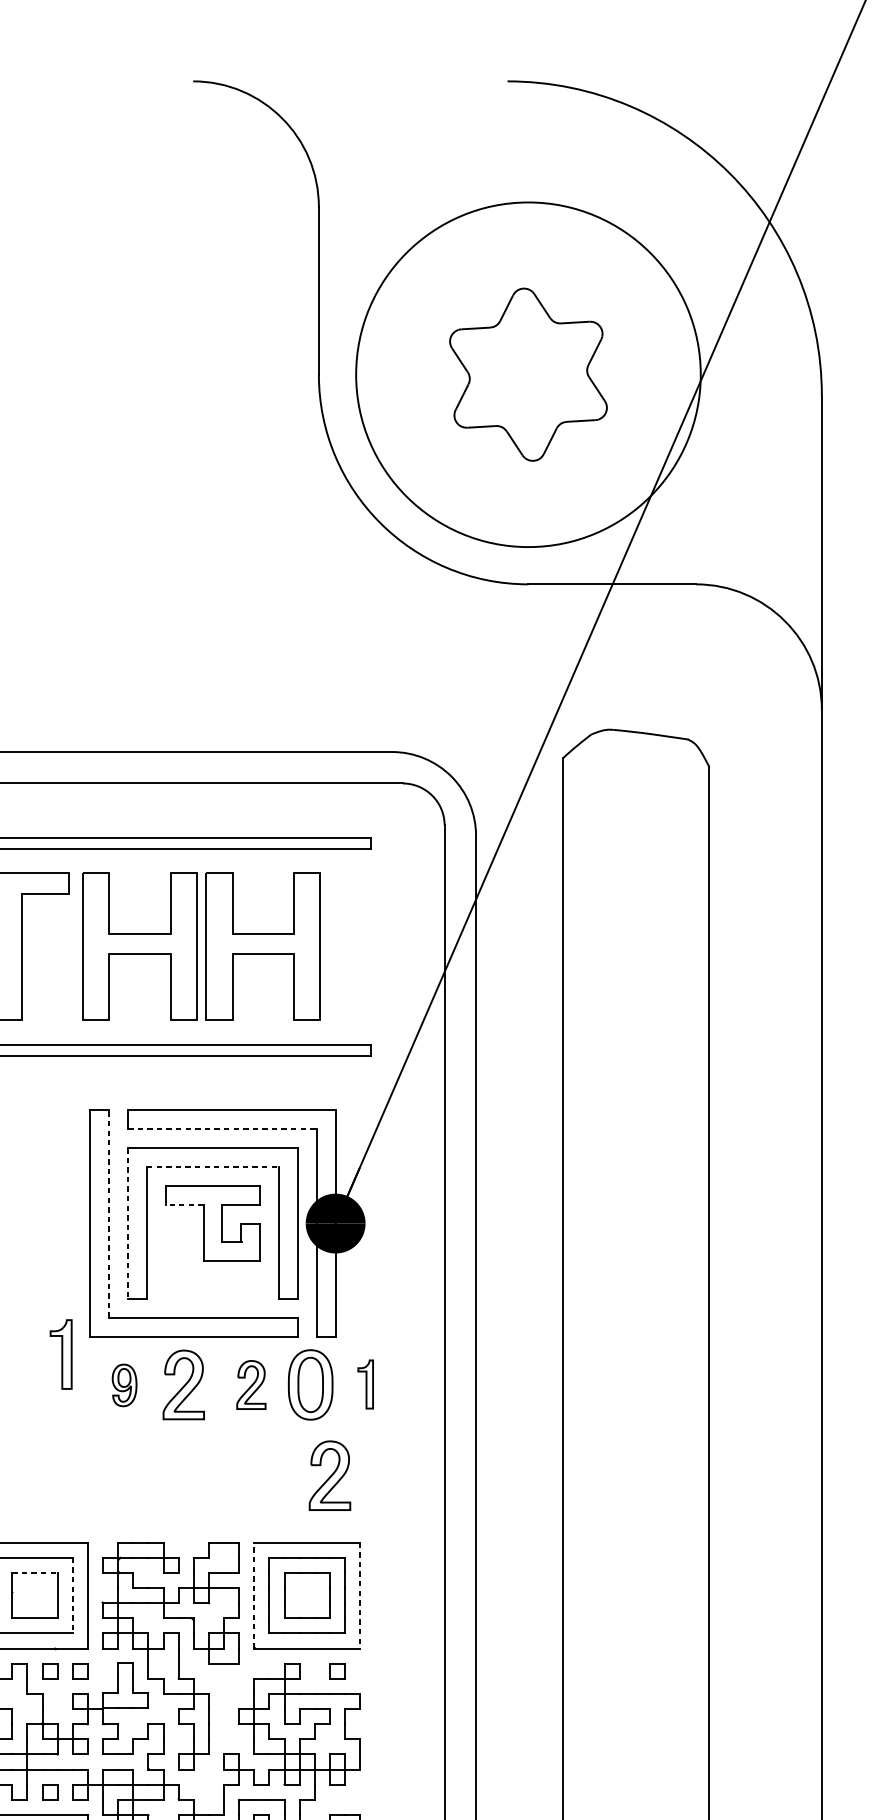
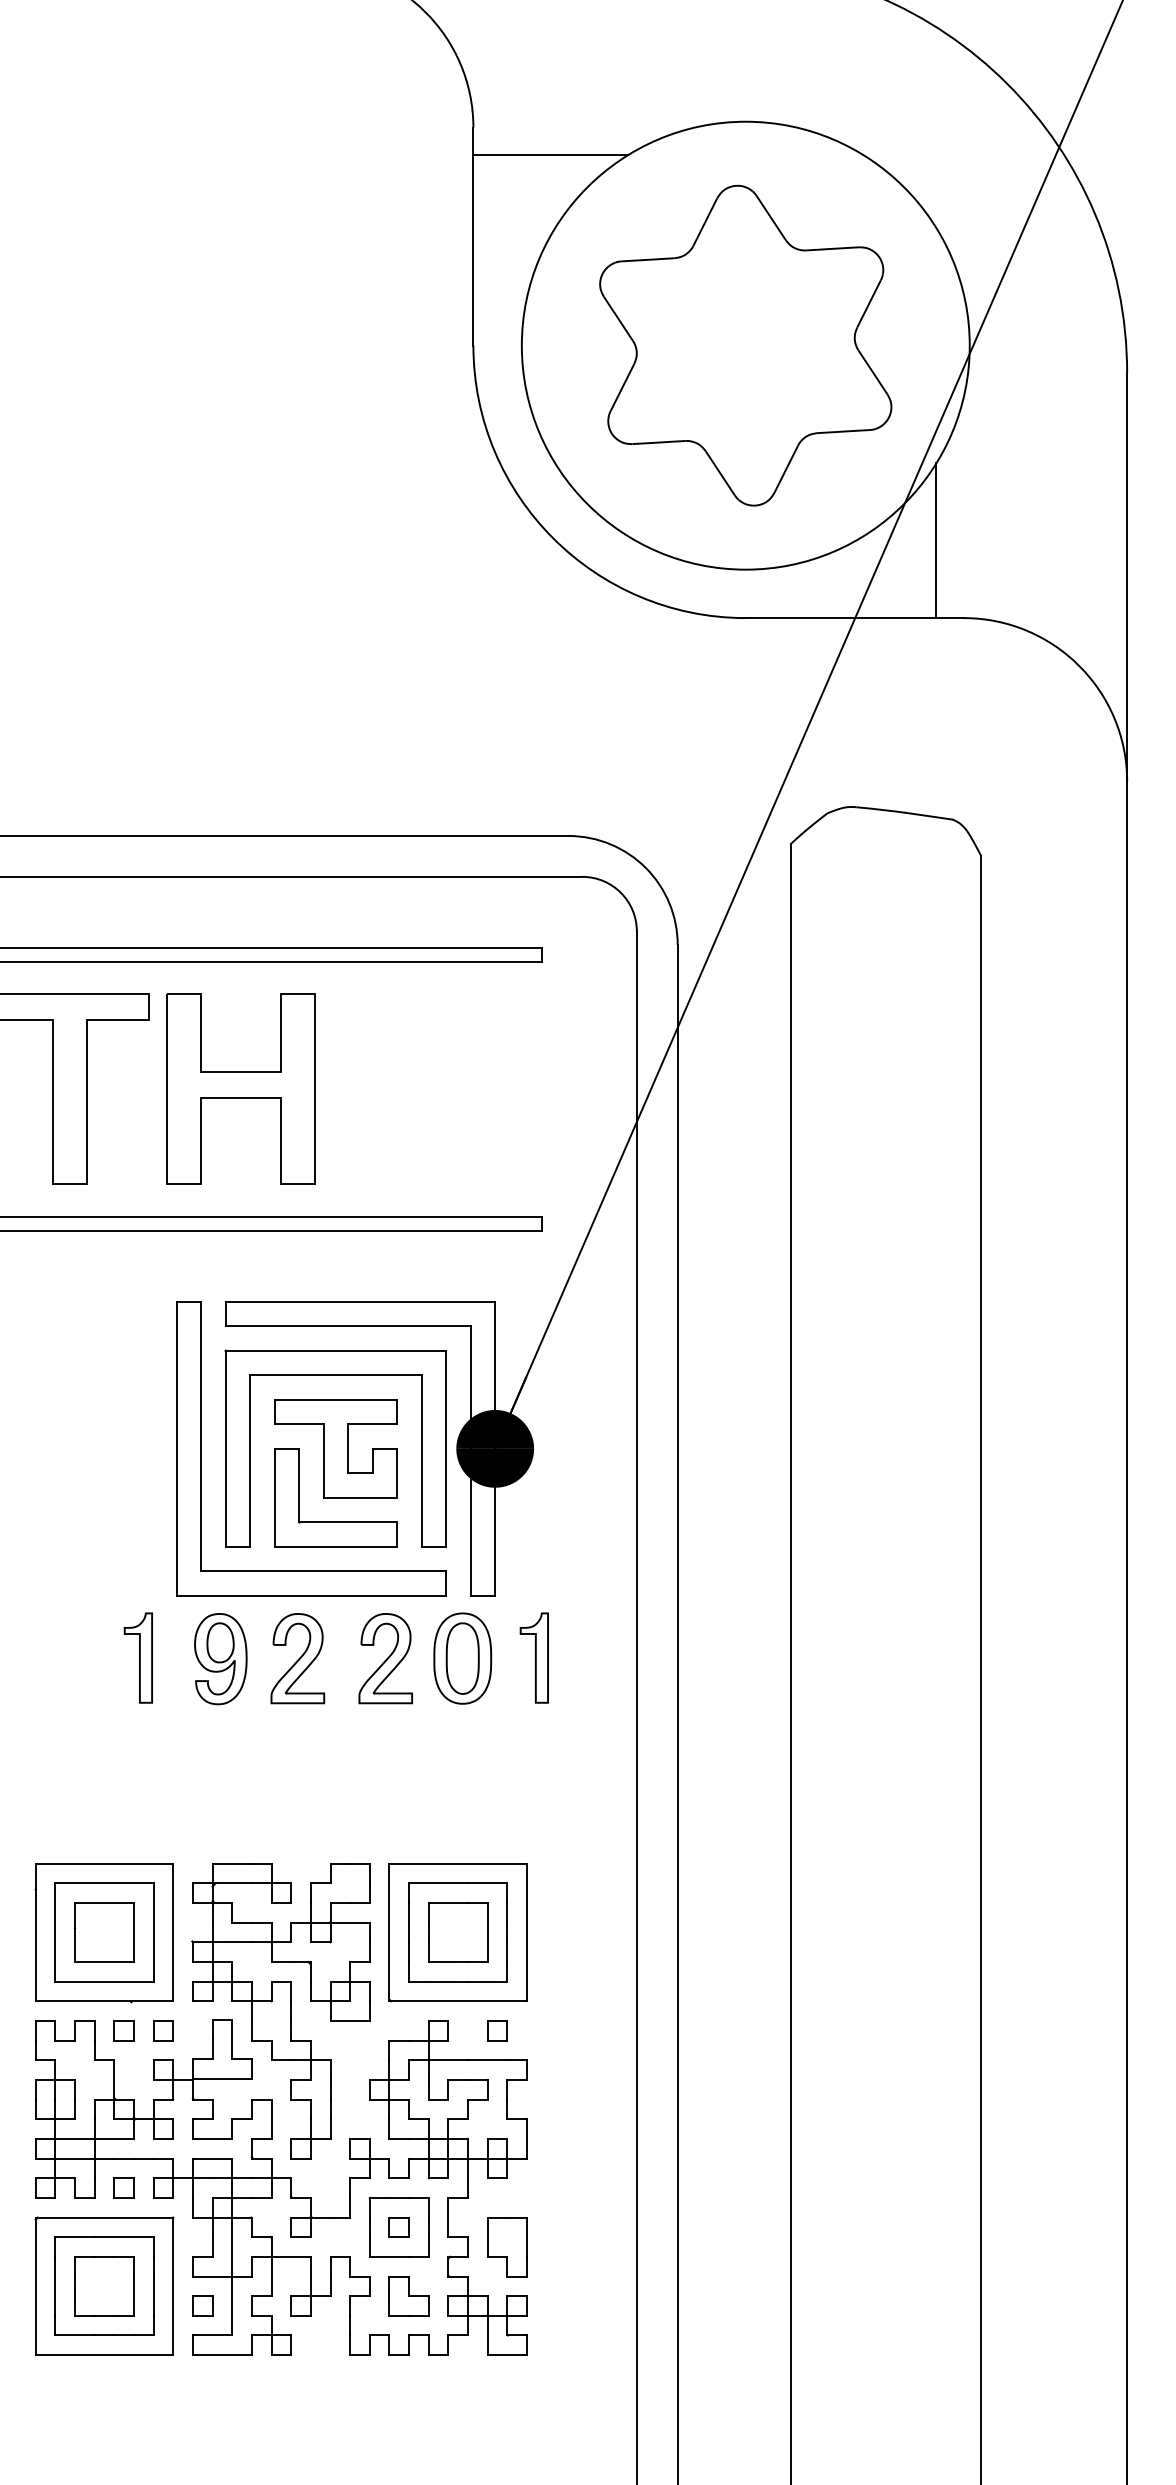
line: (378, 228) -> (550, 155), added
part: (528, 374) -> (745, 345), size x1.43
line: (675, 524) -> (936, 540), added
part: (262, 946) -> (400, 1088), removed
line: (222, 1129) -> (348, 1326), dashed -> solid
line: (212, 1167) -> (335, 1375), dashed -> solid
line: (185, 1204) -> (299, 1424), dashed -> solid
line: (109, 1214) -> (201, 1436), dashed -> solid
line: (128, 1224) -> (225, 1449), dashed -> solid
part: (212, 1279) -> (335, 1521), added
part: (60, 1354) -> (137, 1657), moved
part: (251, 1384) -> (385, 1658), size x1.43
part: (365, 1384) -> (533, 1657), size x1.43
part: (124, 1385) -> (220, 1659), size x1.67
part: (329, 1475) -> (487, 1776), removed
line: (35, 1573) -> (104, 1903), dashed -> solid
line: (254, 1595) -> (389, 1932), dashed -> solid
line: (360, 1595) -> (527, 1932), dashed -> solid
line: (72, 1596) -> (153, 1933), dashed -> solid

